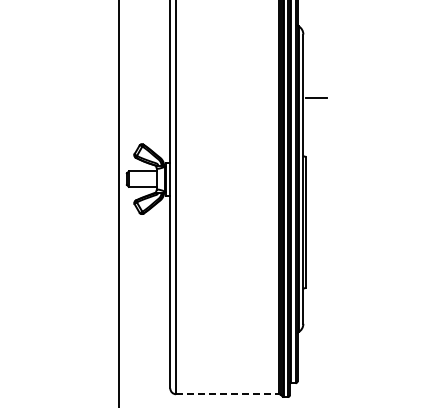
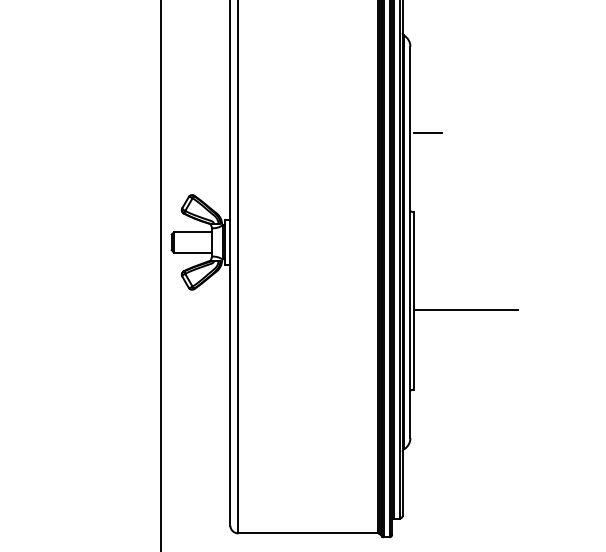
line: (344, 229) -> (466, 310), added
line: (227, 394) -> (307, 533), dashed -> solid

